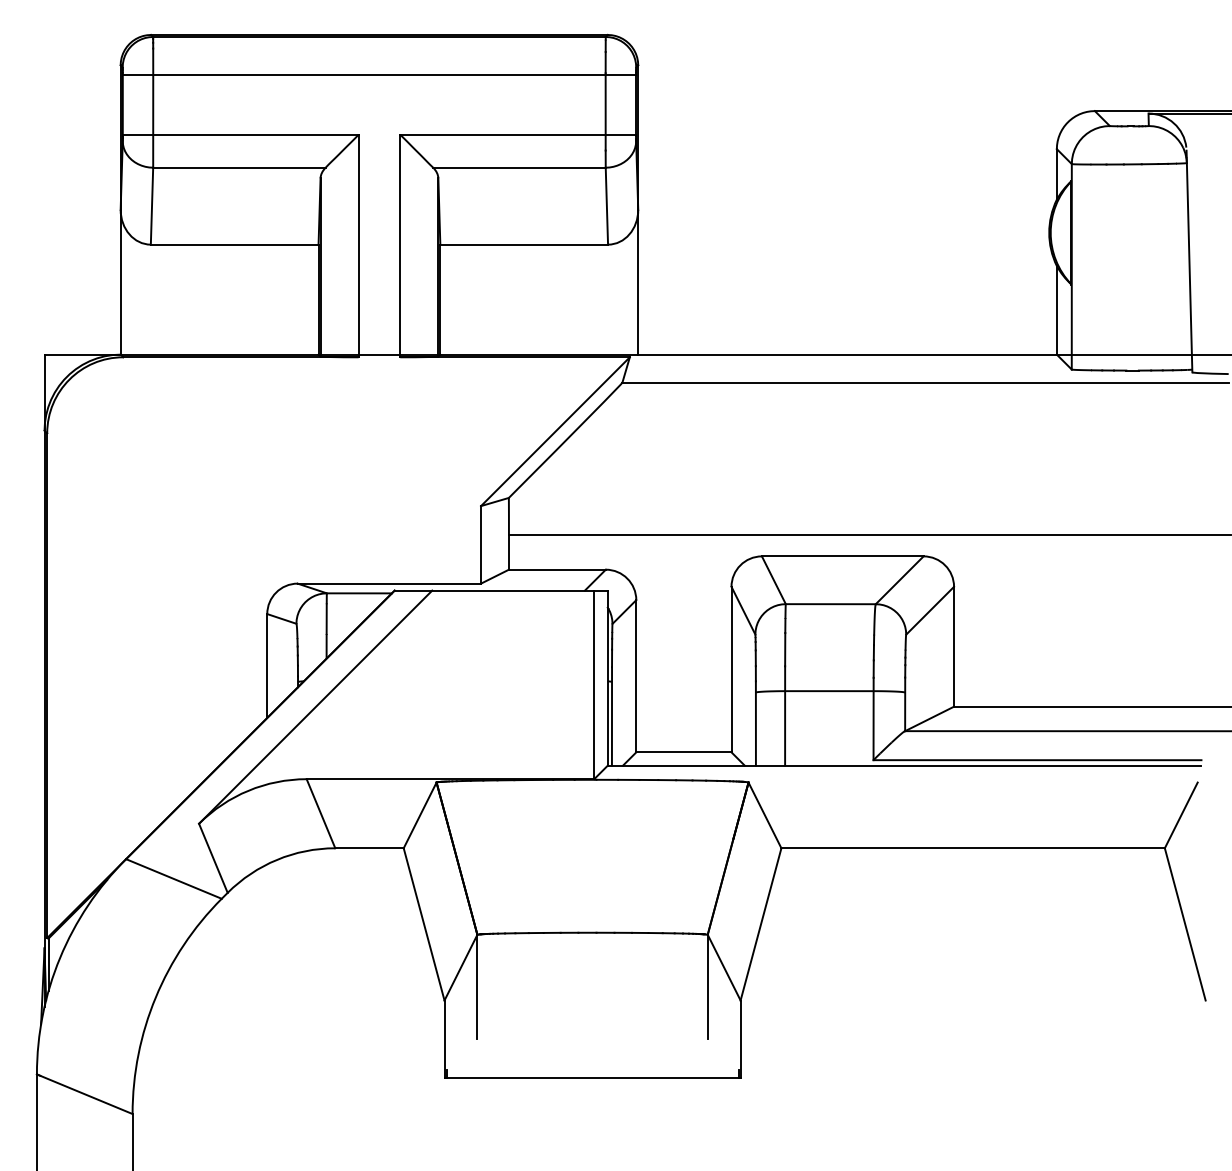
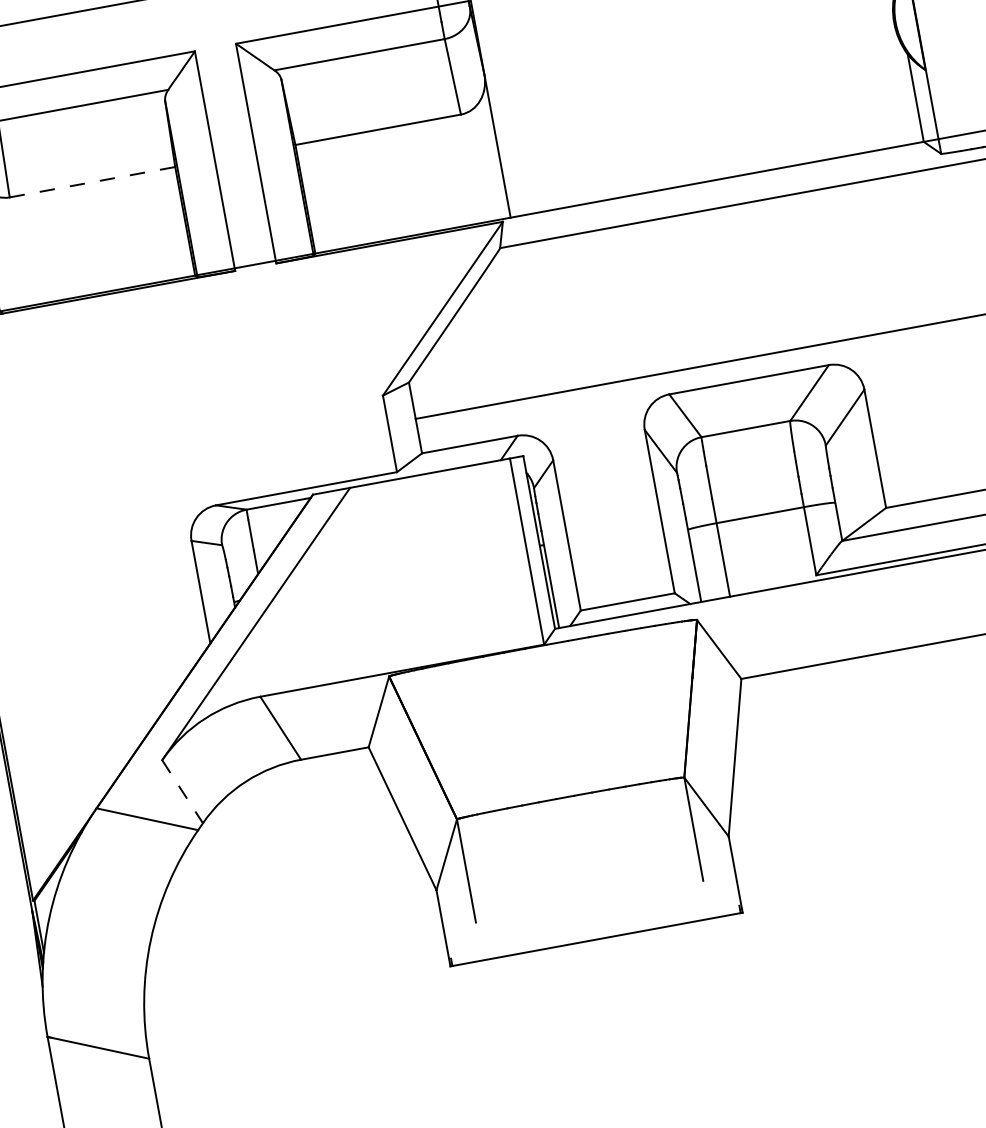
line: (234, 244) -> (92, 182), solid -> dashed
line: (213, 858) -> (182, 791), solid -> dashed

